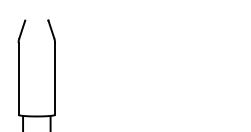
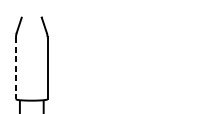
line: (18, 79) -> (15, 68), solid -> dashed

